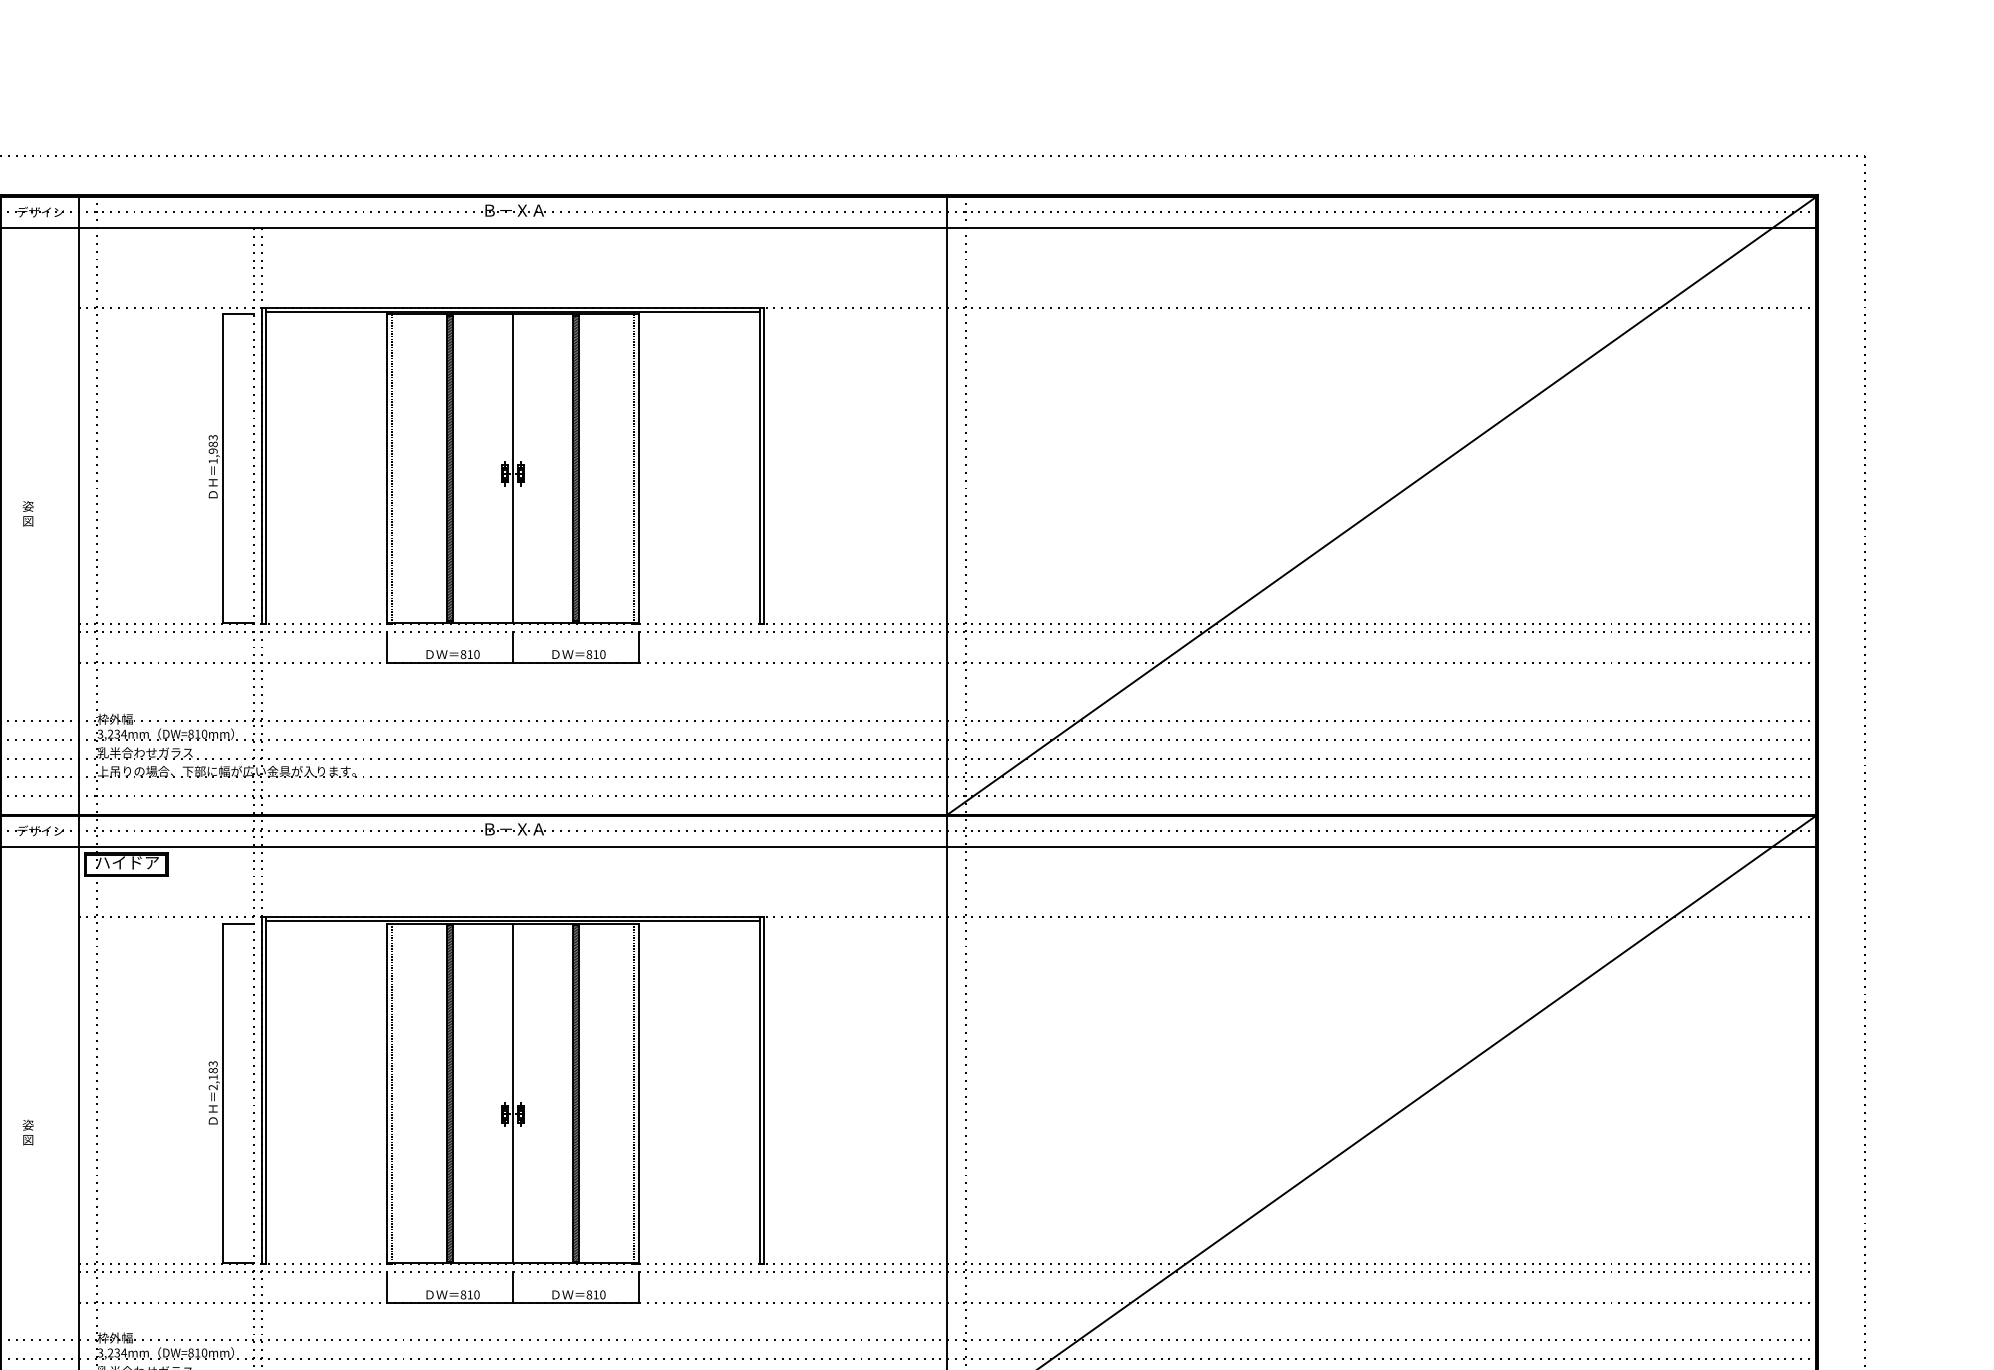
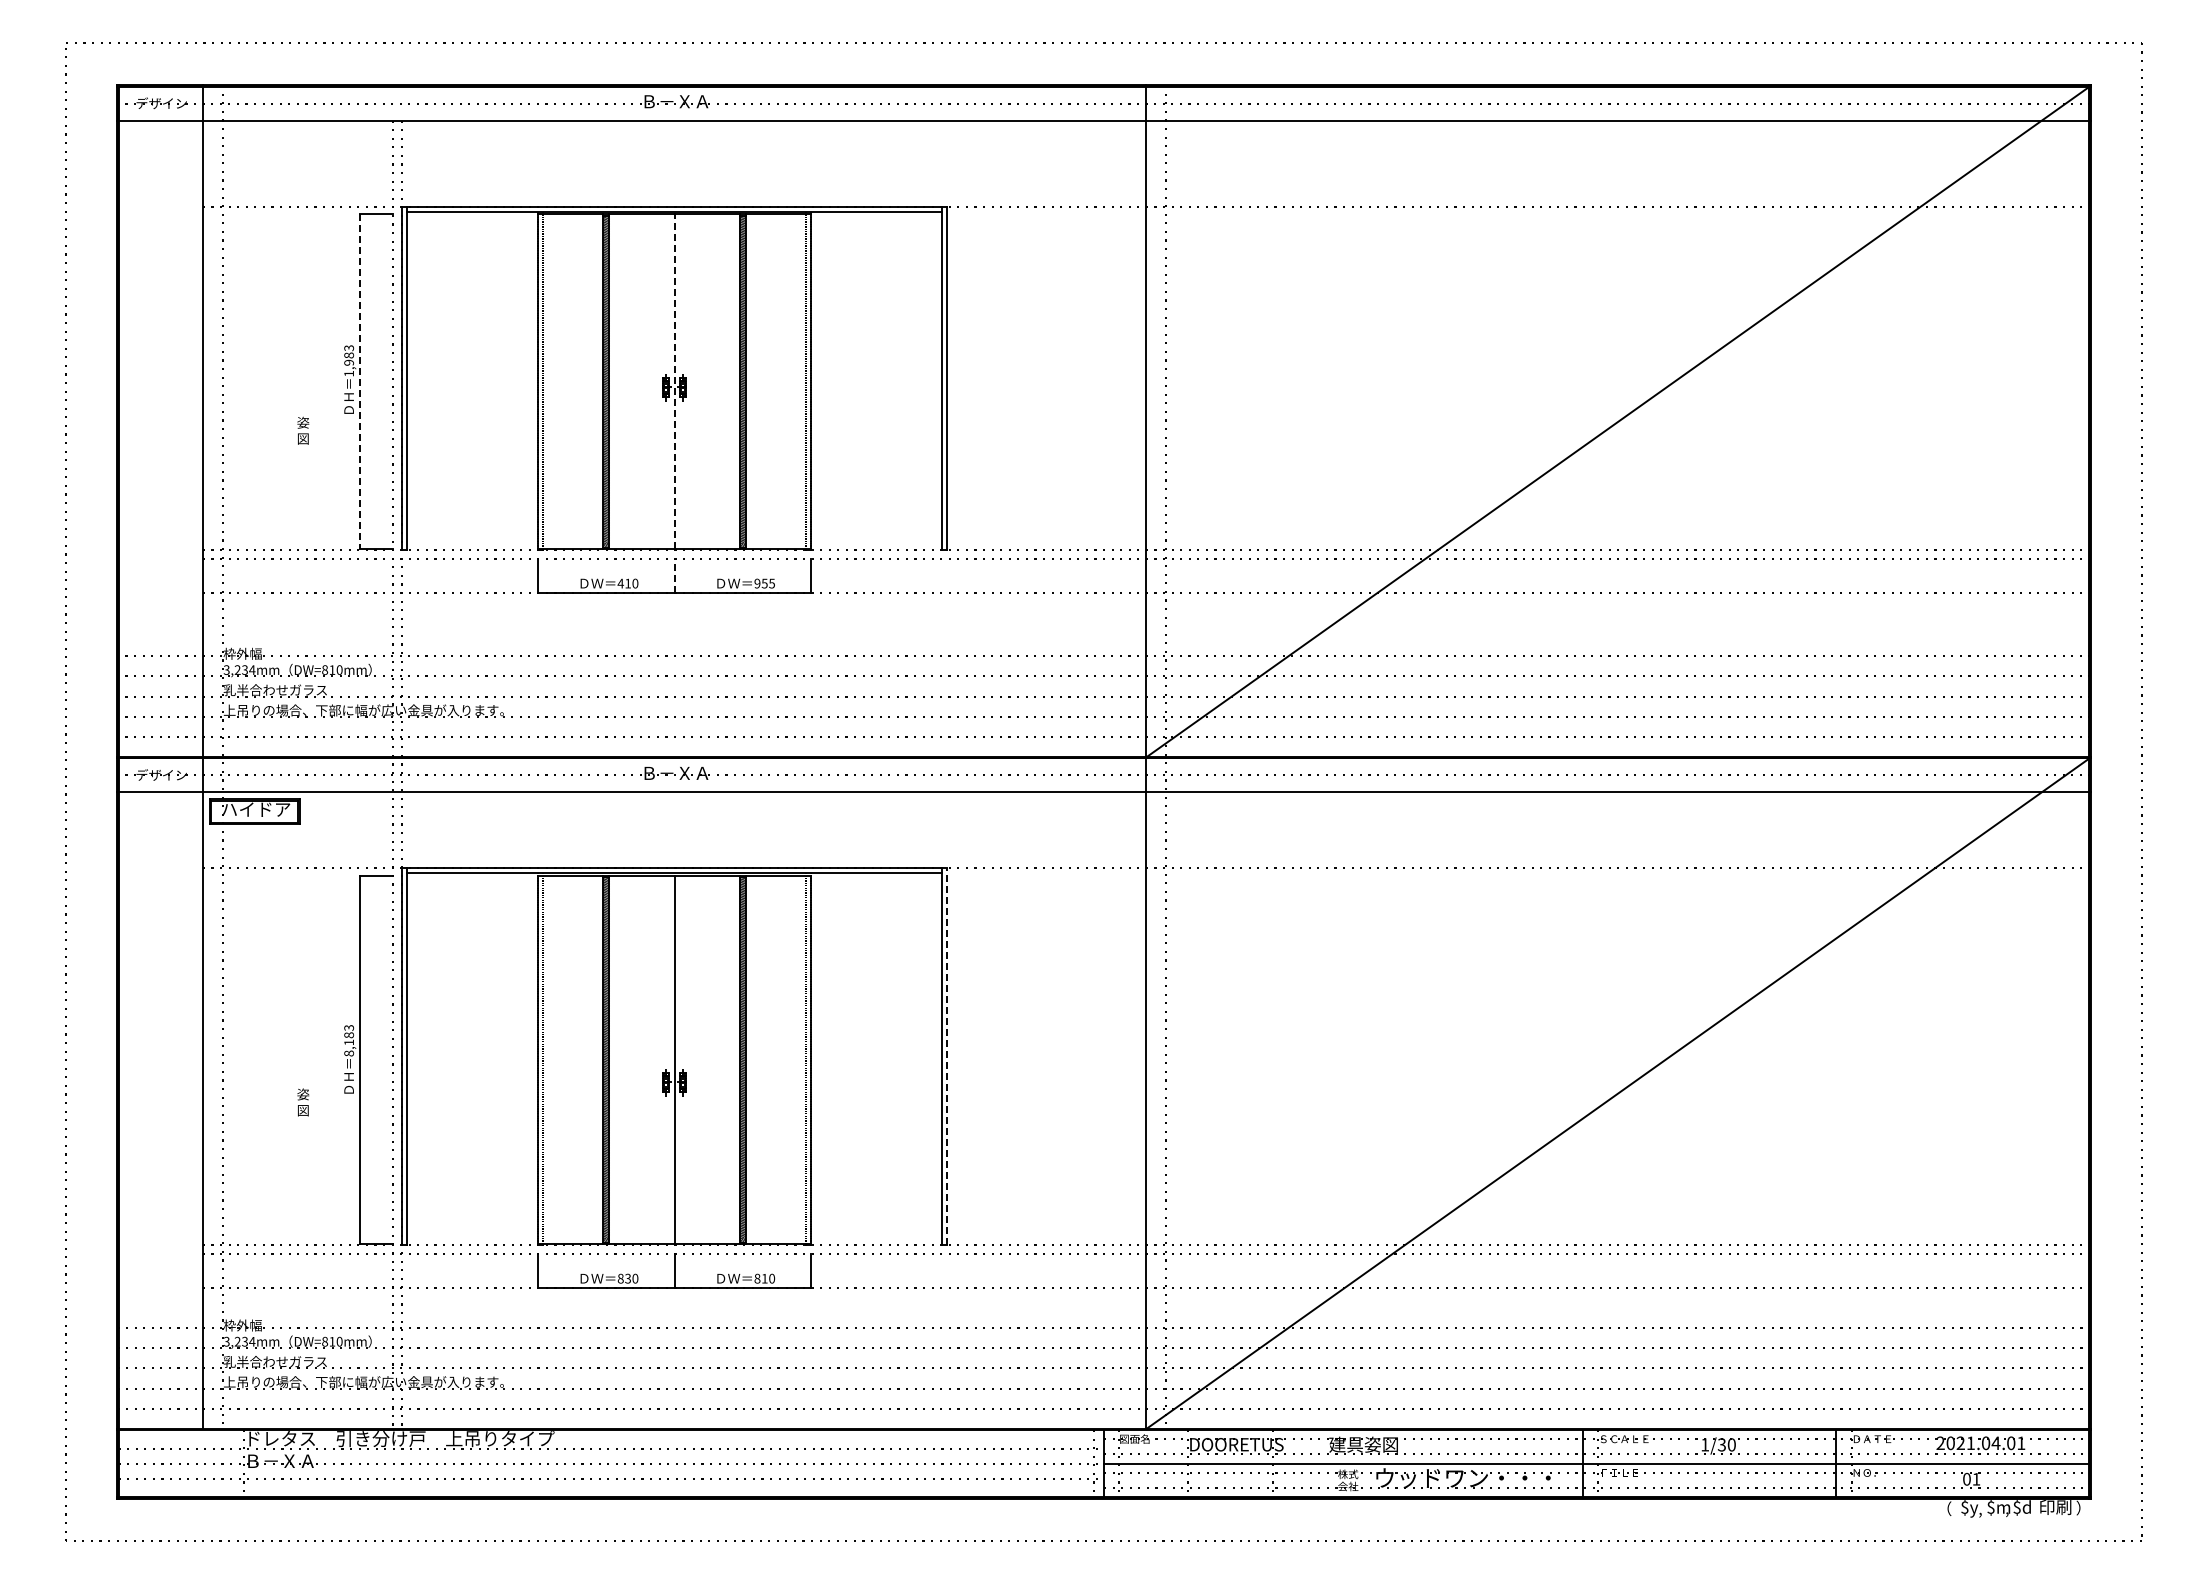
line: (512, 468) -> (674, 381), solid -> dashed
line: (222, 469) -> (359, 382), solid -> dashed
text: (28, 513) -> (303, 430), moved
line: (512, 647) -> (674, 575), solid -> dashed
text: (463, 654) -> (620, 583), 810 -> 410
text: (595, 654) -> (764, 583), 810 -> 955
text: (213, 1087) -> (349, 1053), 2,183 -> 8,183
line: (764, 1090) -> (947, 1056), solid -> dashed
text: (28, 1132) -> (303, 1102), moved
text: (469, 1294) -> (627, 1278), 810 -> 830

